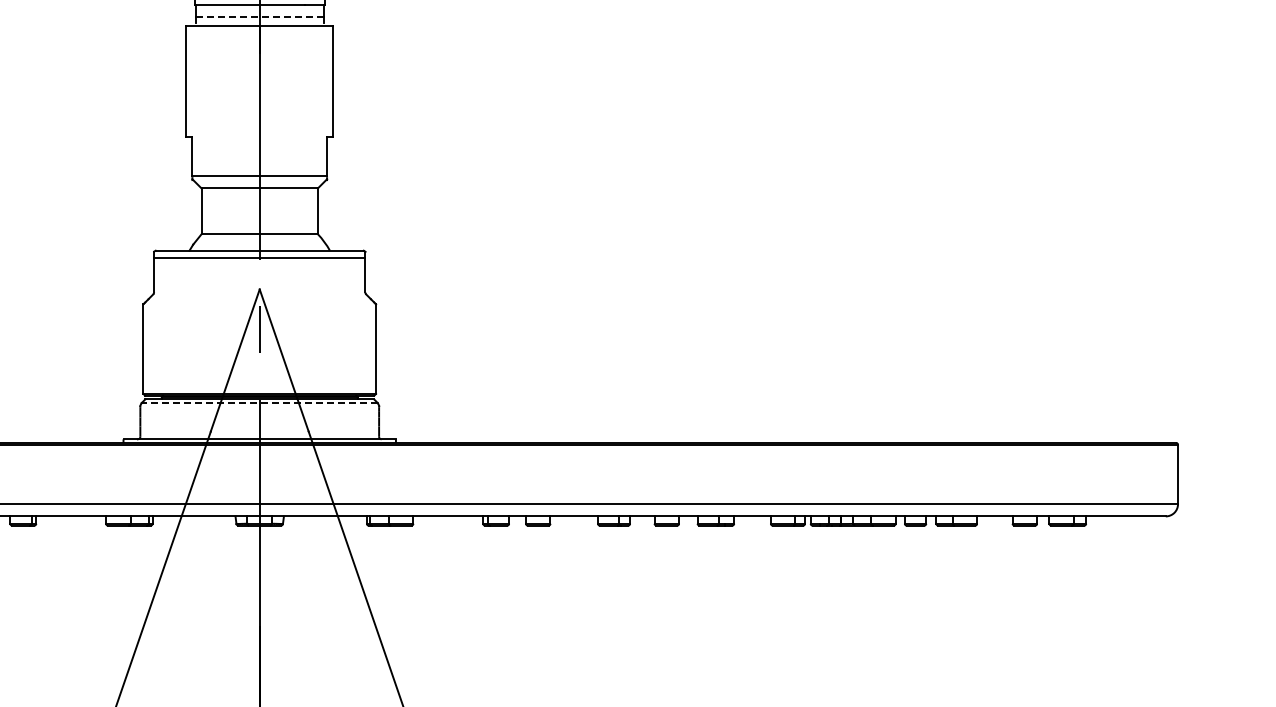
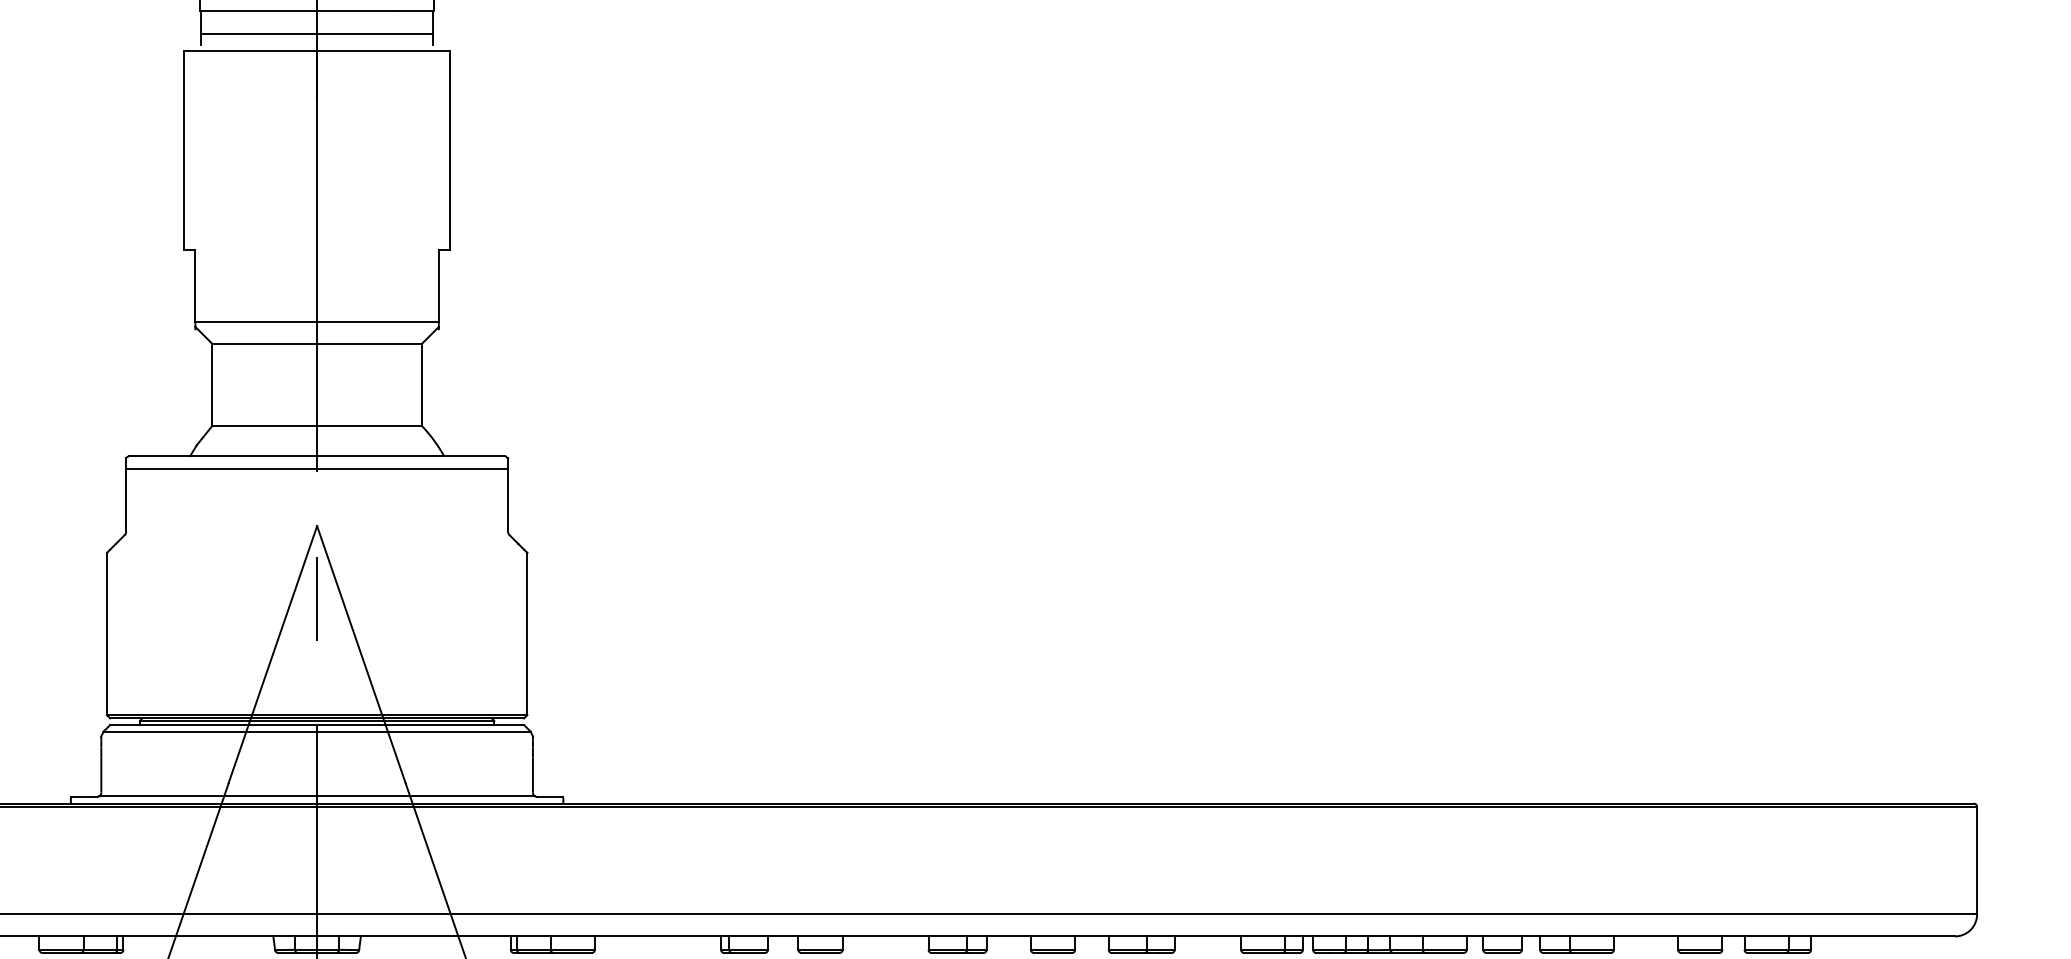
line: (260, 17) -> (318, 34), dashed -> solid
line: (259, 403) -> (316, 732), dashed -> solid

